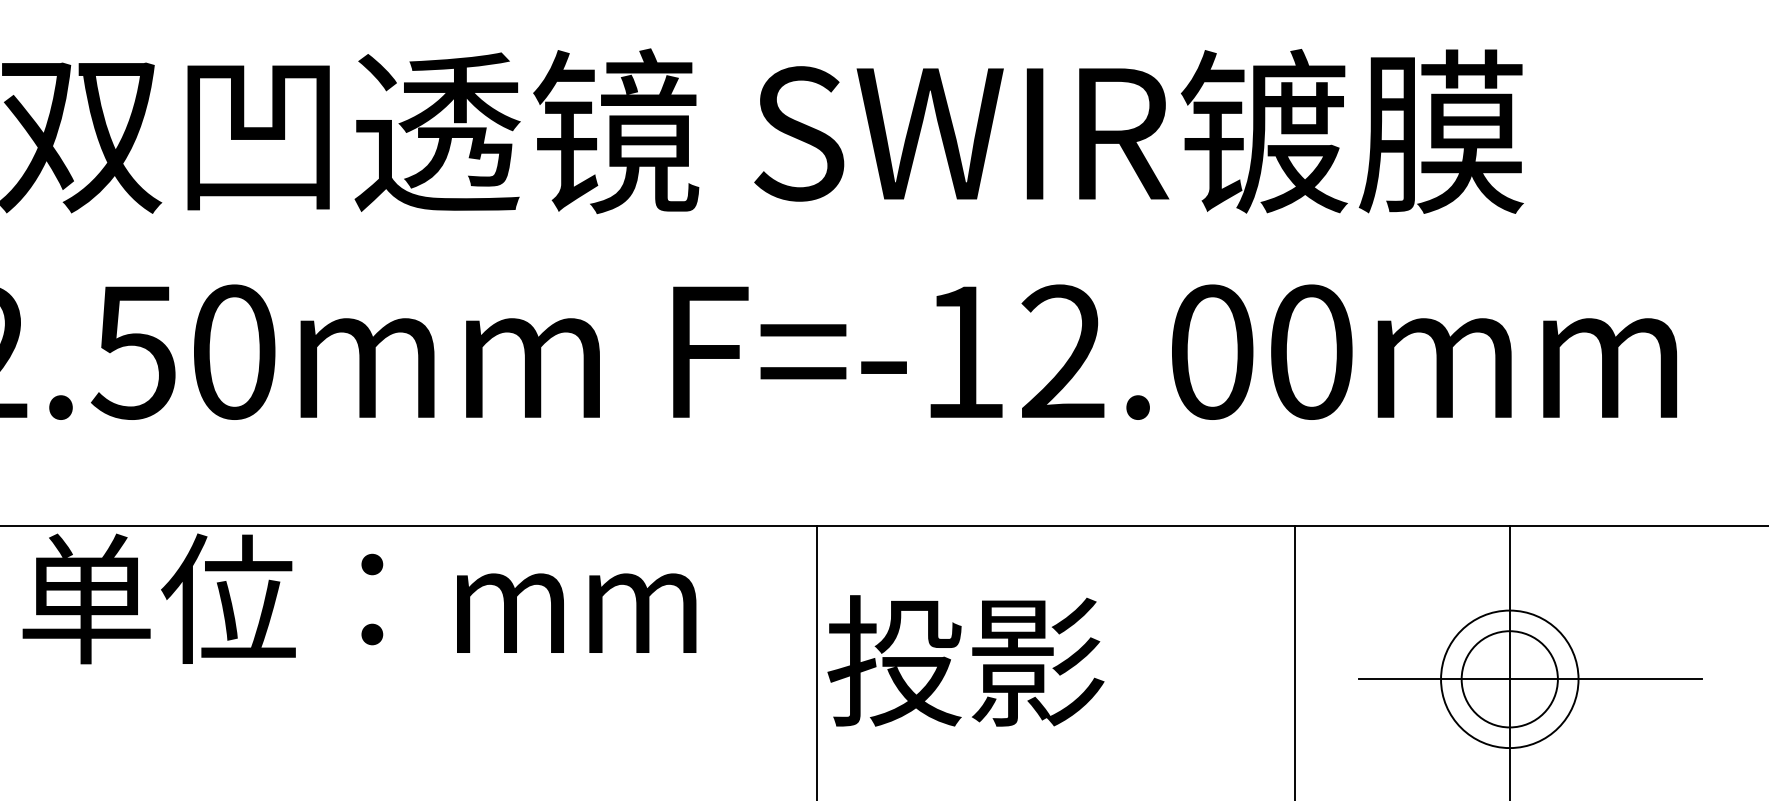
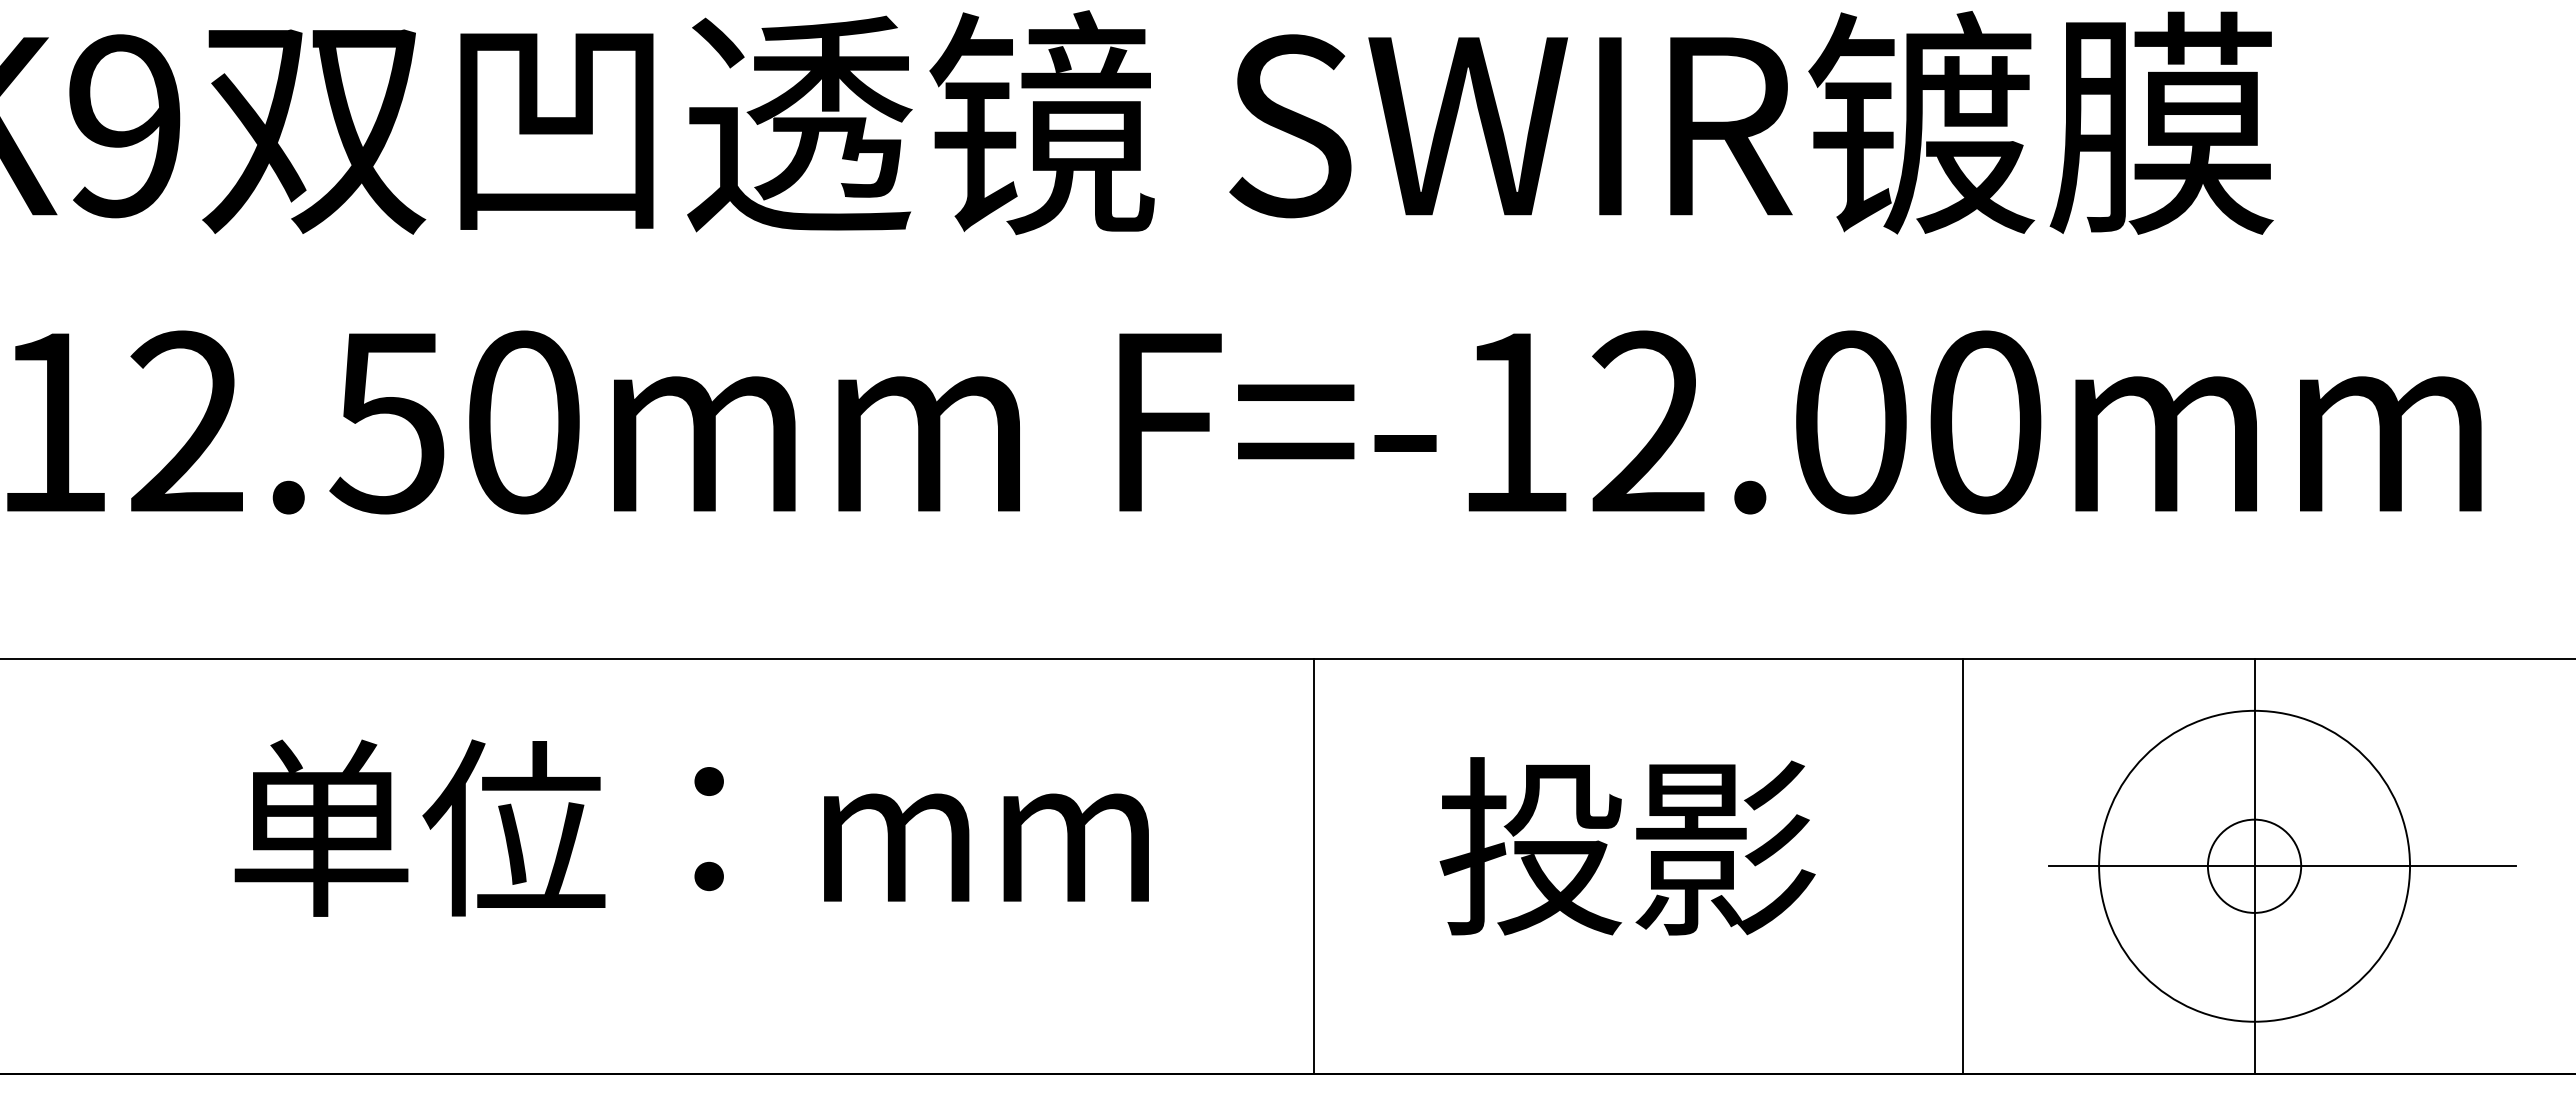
text: (359, 598) -> (691, 827), moved
text: (965, 661) -> (1627, 846), moved
circle: (1509, 678) -> (2254, 865), size x0.71
circle: (1509, 678) -> (2254, 865), size x1.67

